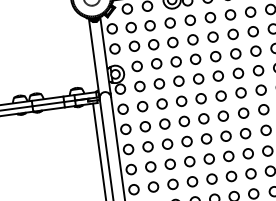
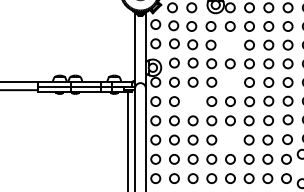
circle: (192, 39) -> (229, 44), removed
circle: (198, 78) -> (230, 82), removed
circle: (161, 103) -> (192, 101), removed
circle: (206, 138) -> (230, 139), removed

